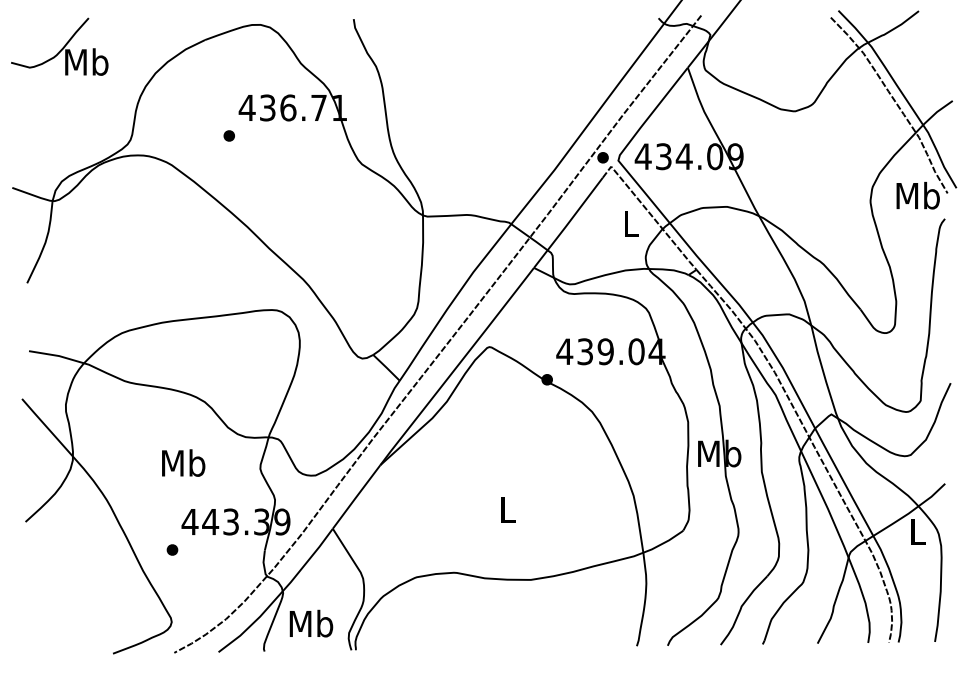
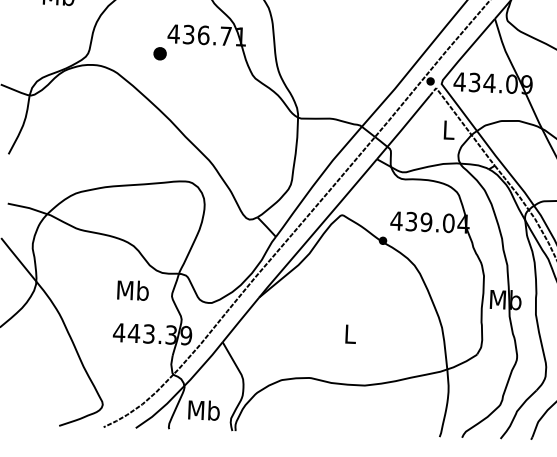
part: (228, 135) -> (159, 53), size x1.6
text: (183, 462) -> (133, 290), moved
part: (172, 549) -> (105, 352), removed

